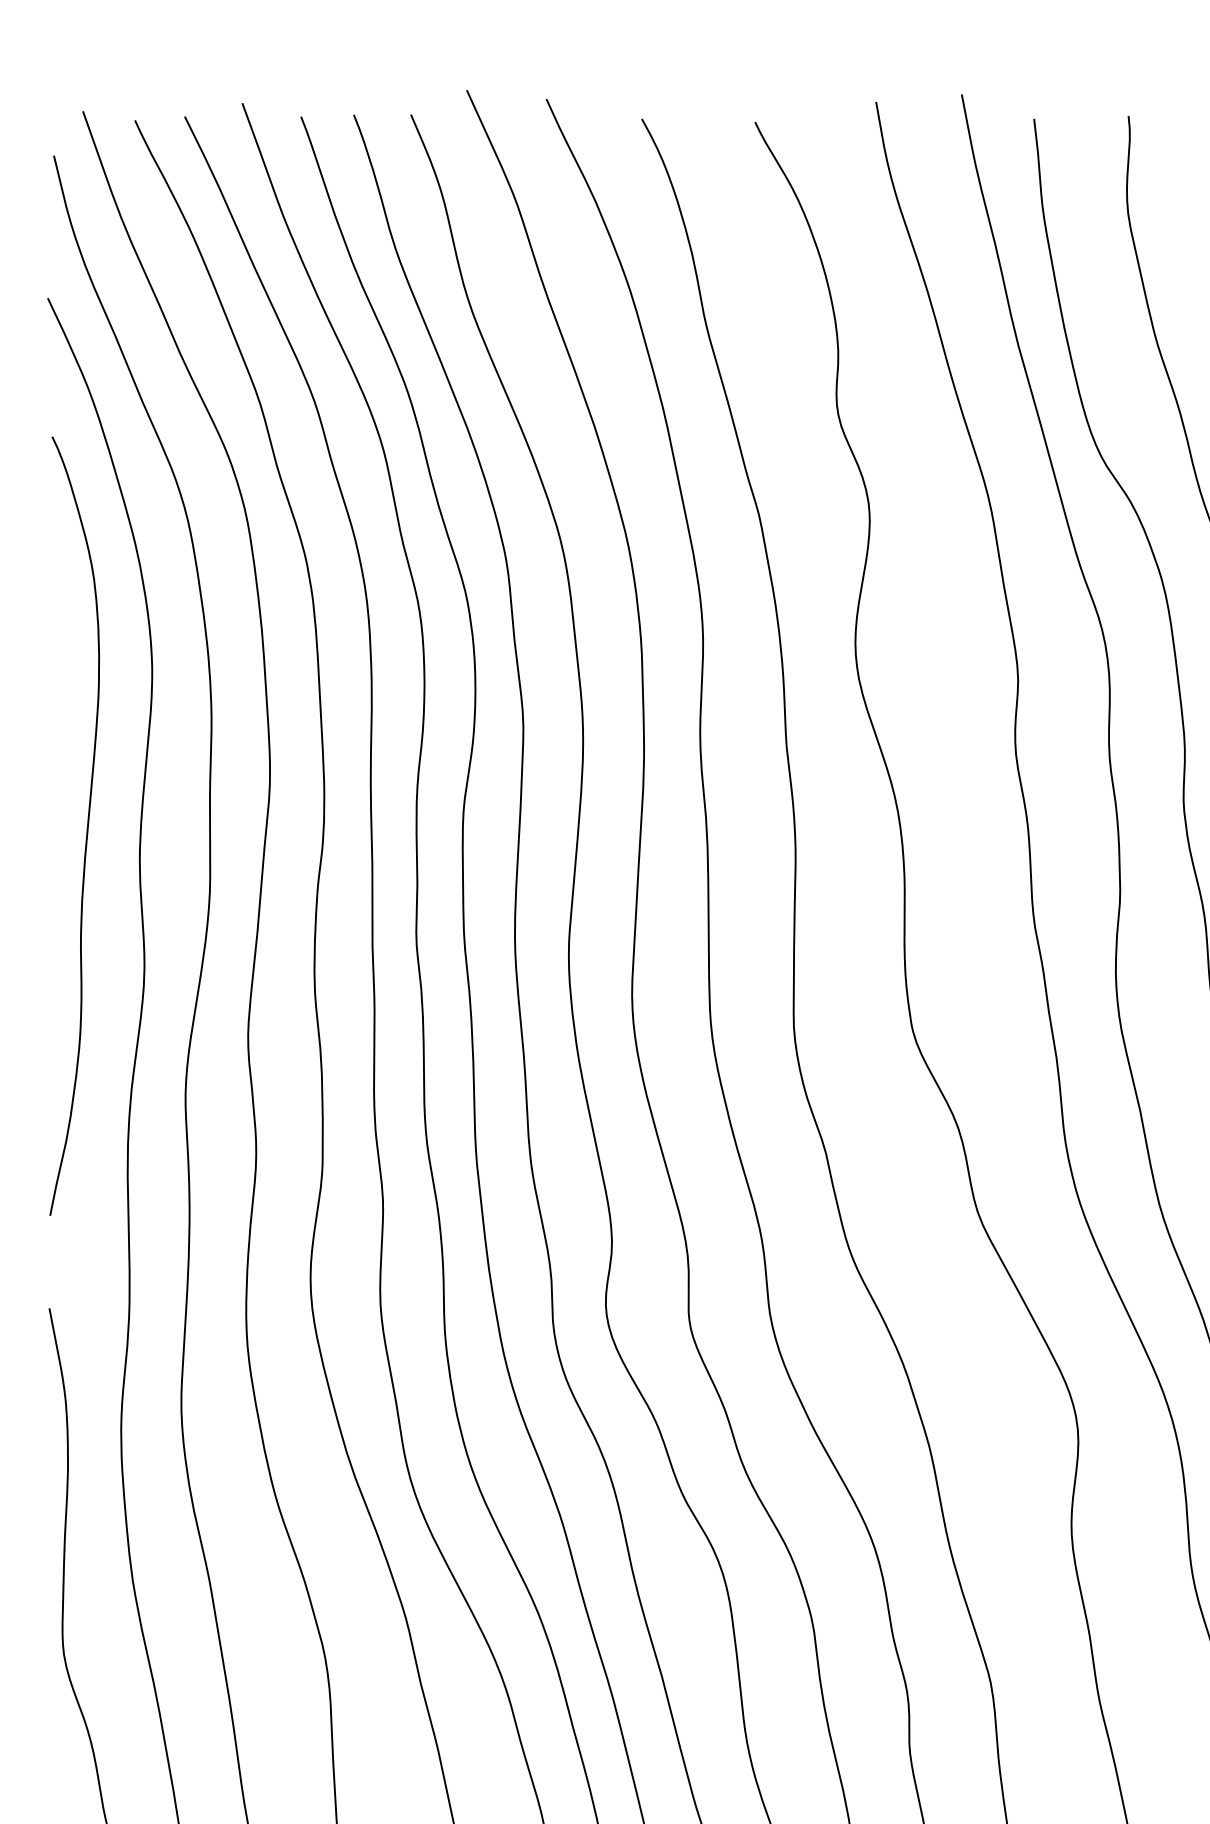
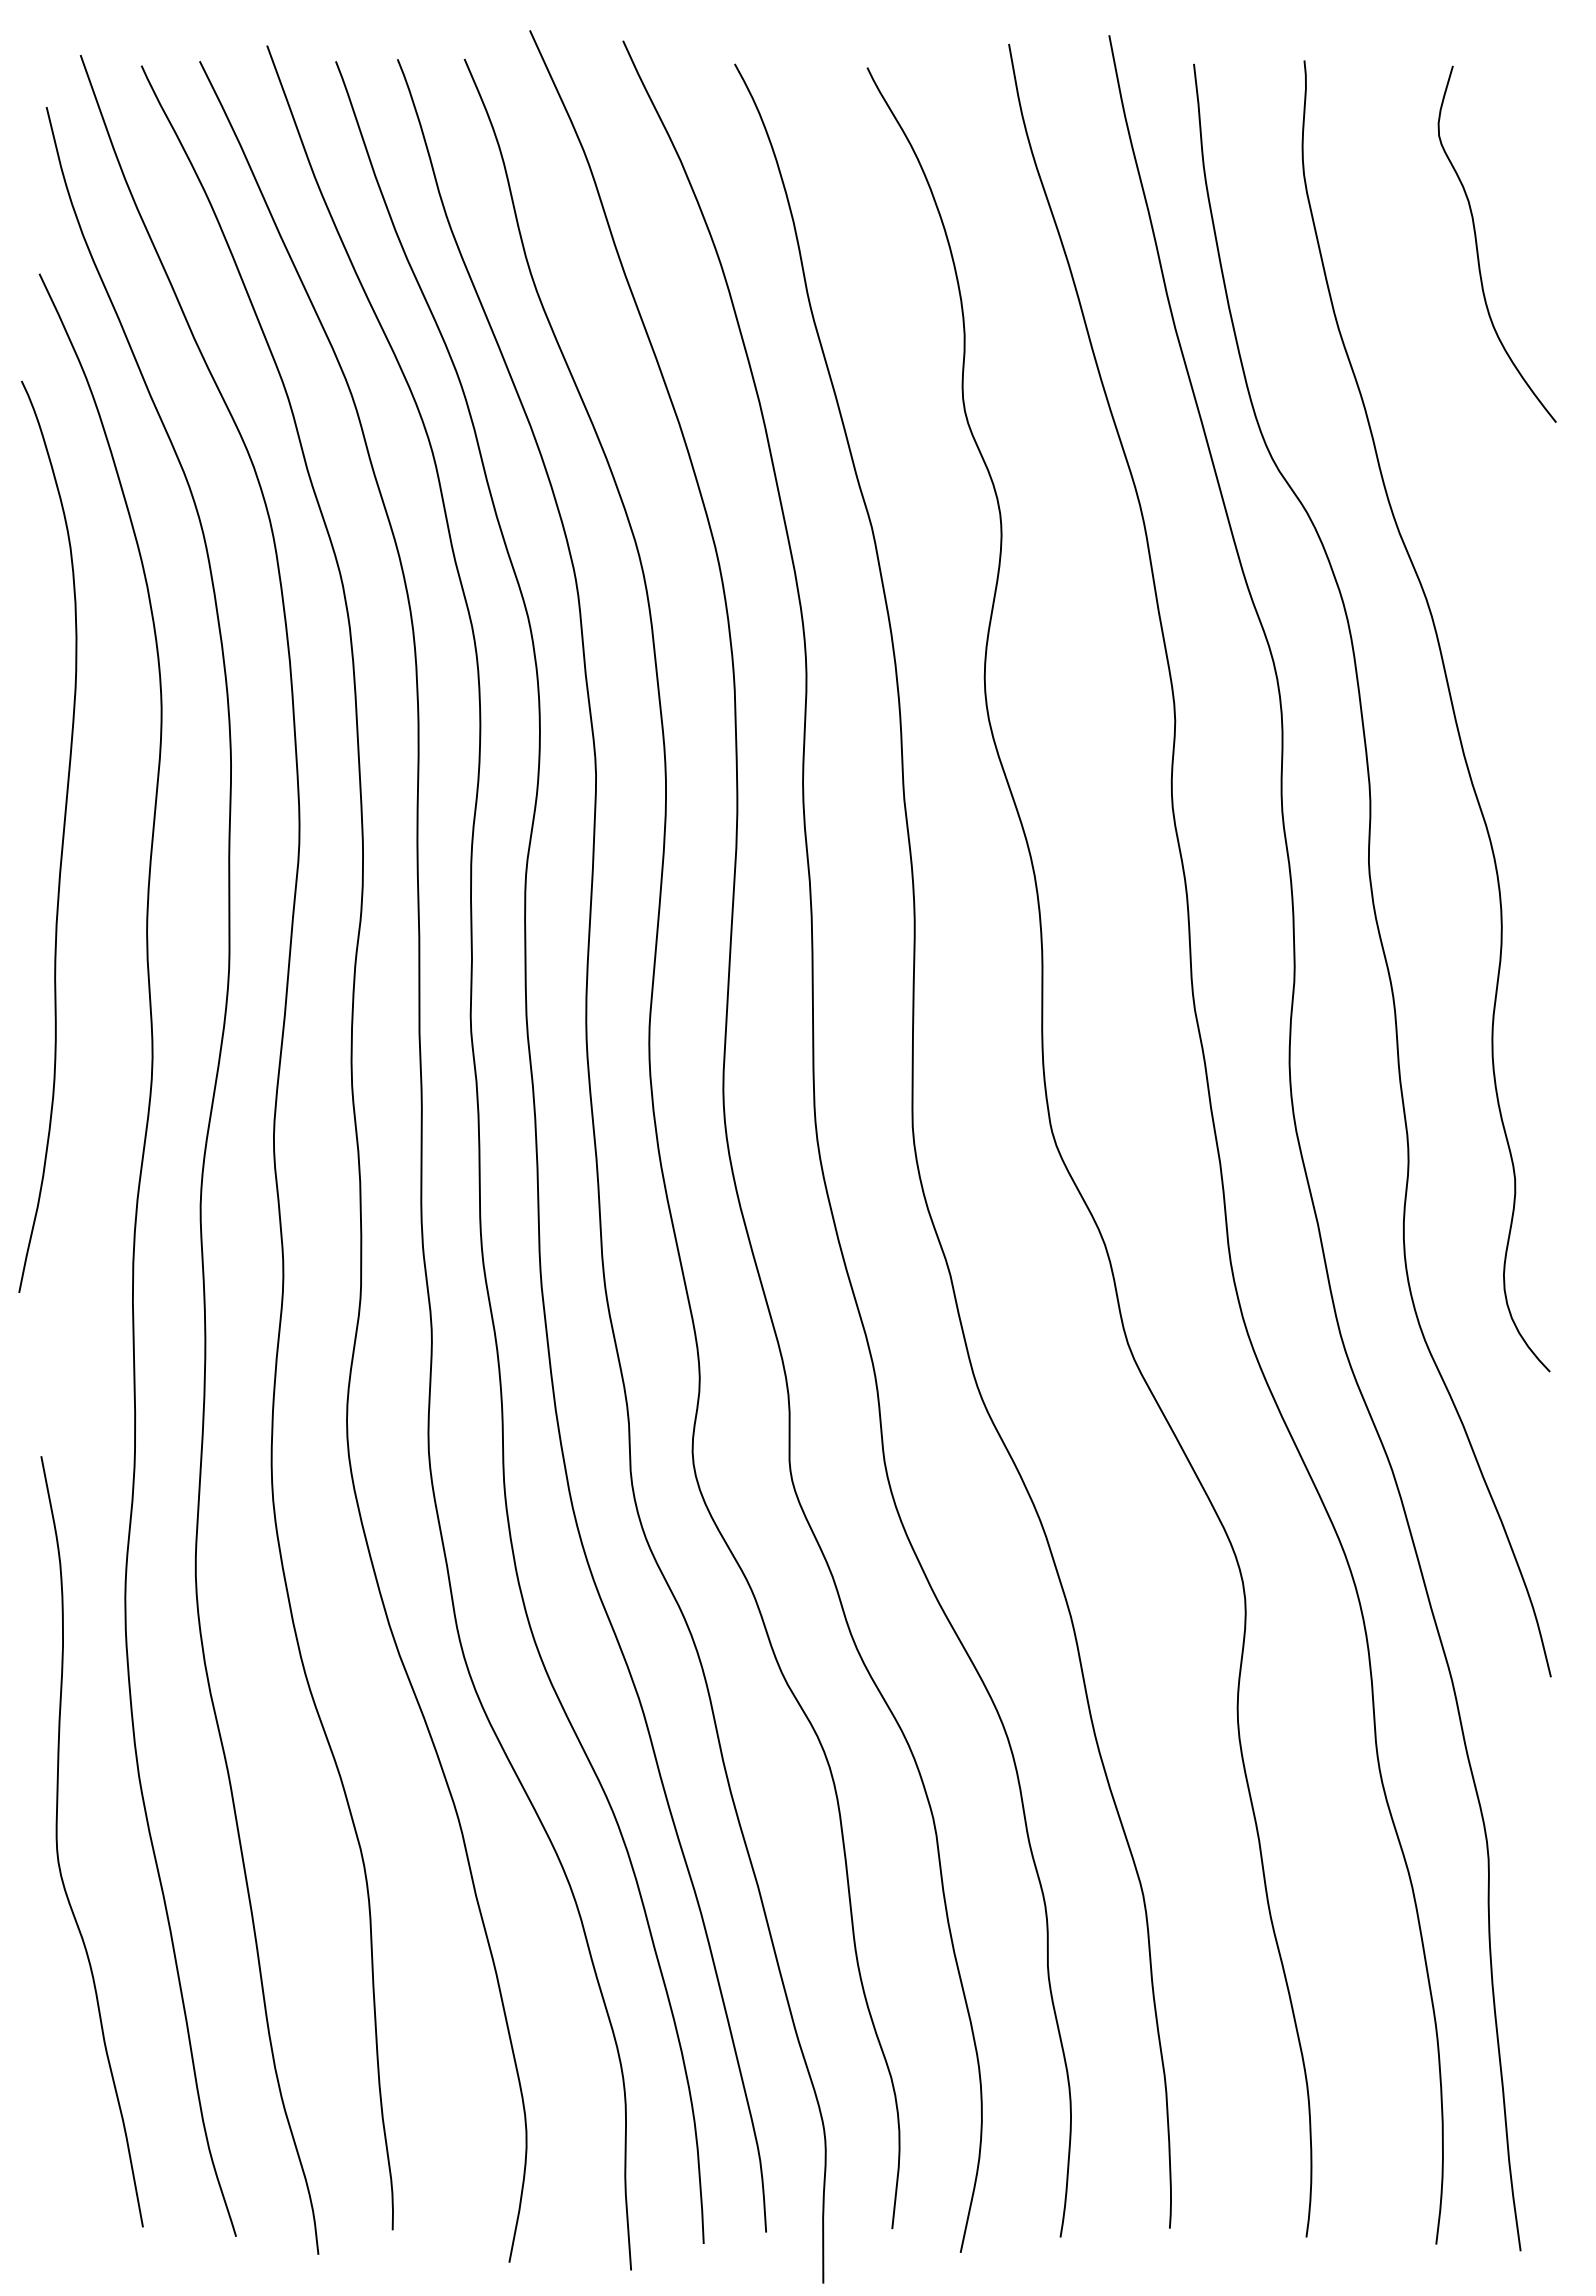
curve: (87, 825) -> (62, 836), moved

